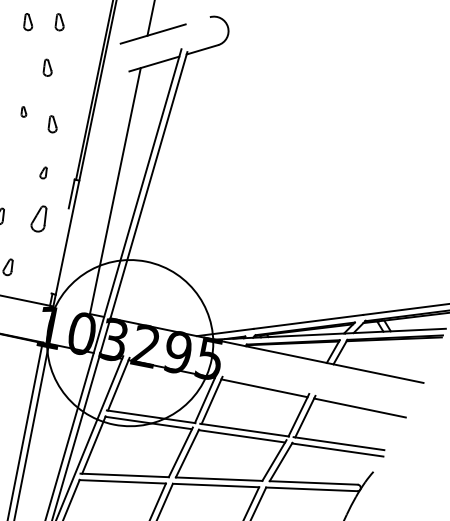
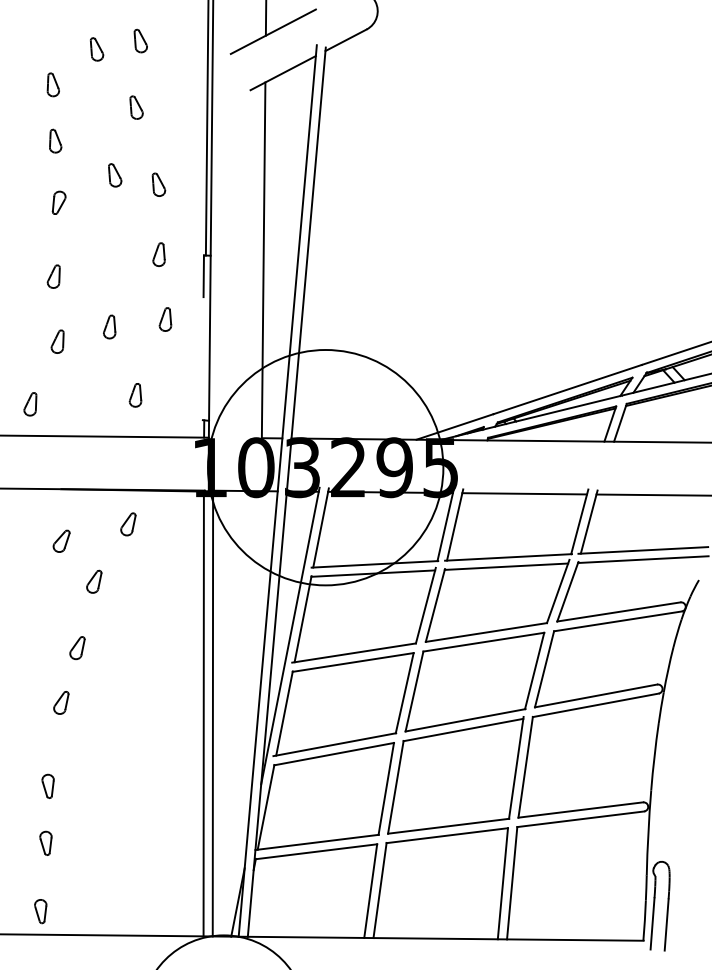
part: (24, 112) -> (115, 175), size x1.67
part: (43, 172) -> (158, 254), size x1.43
part: (39, 218) -> (165, 319), size x0.62

